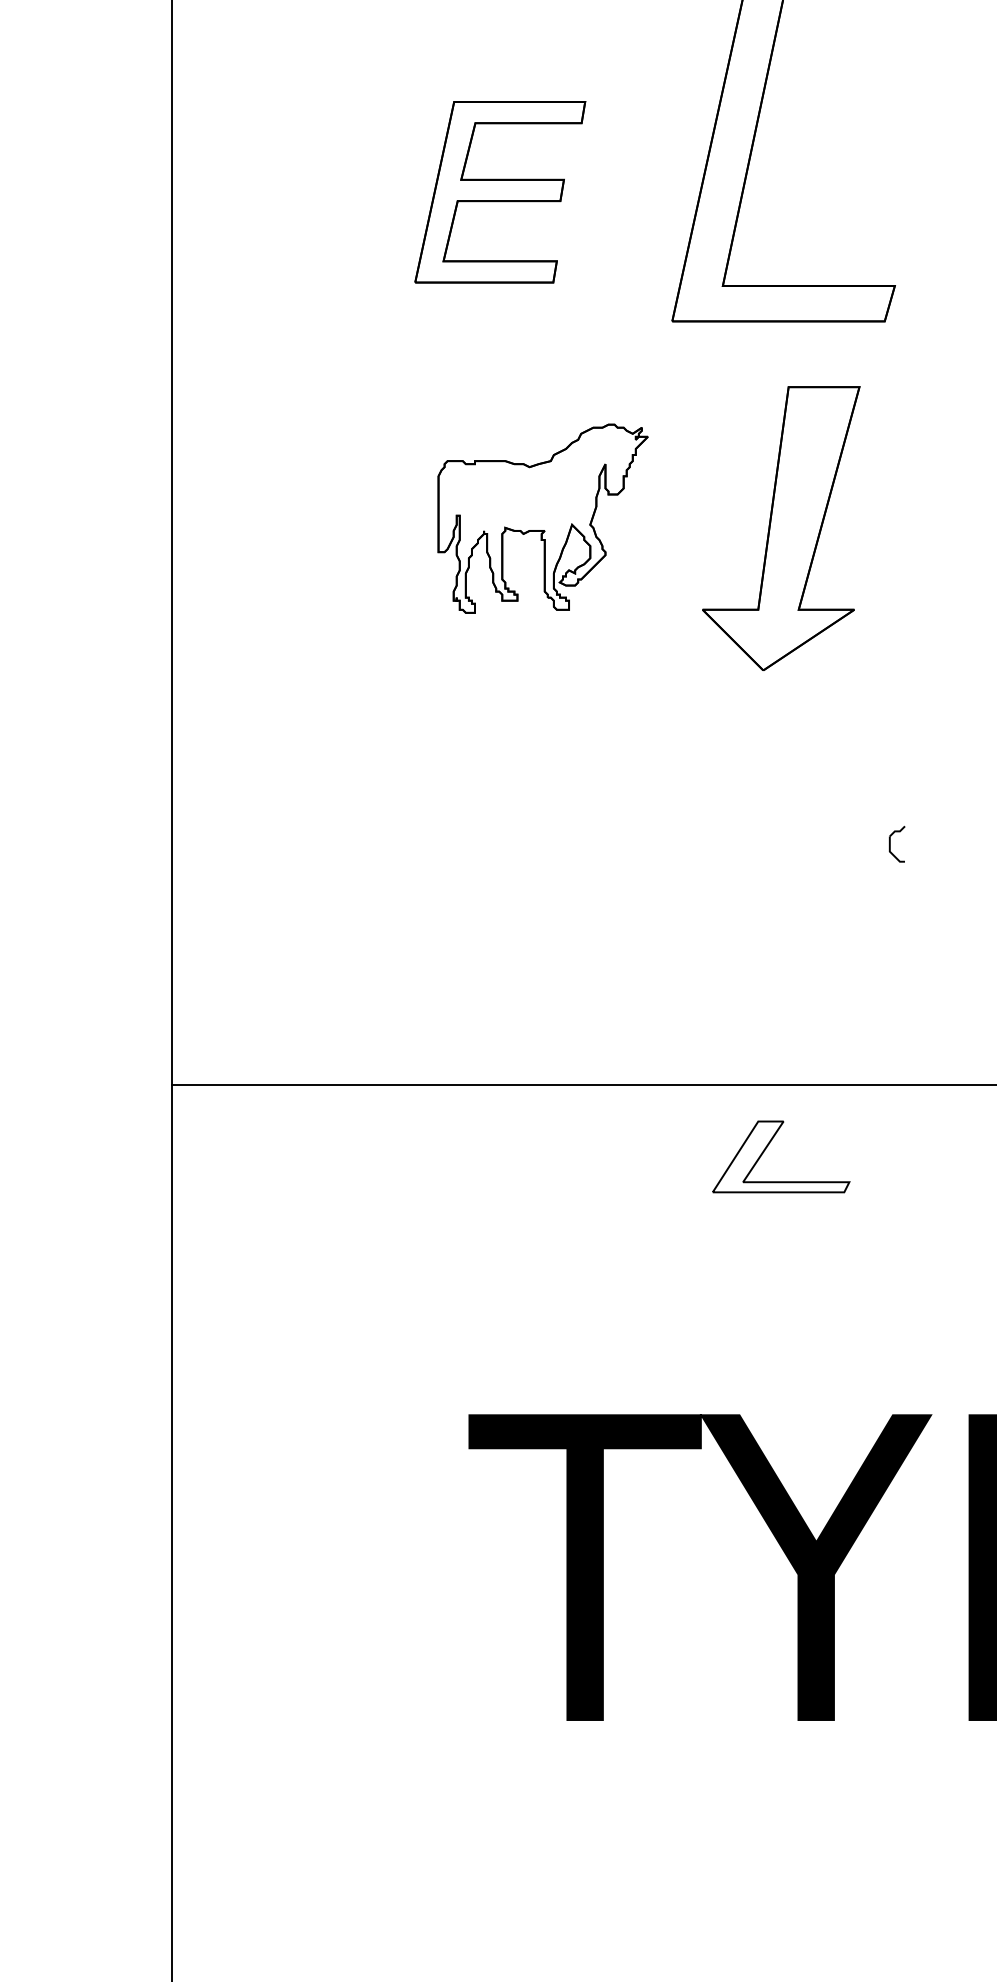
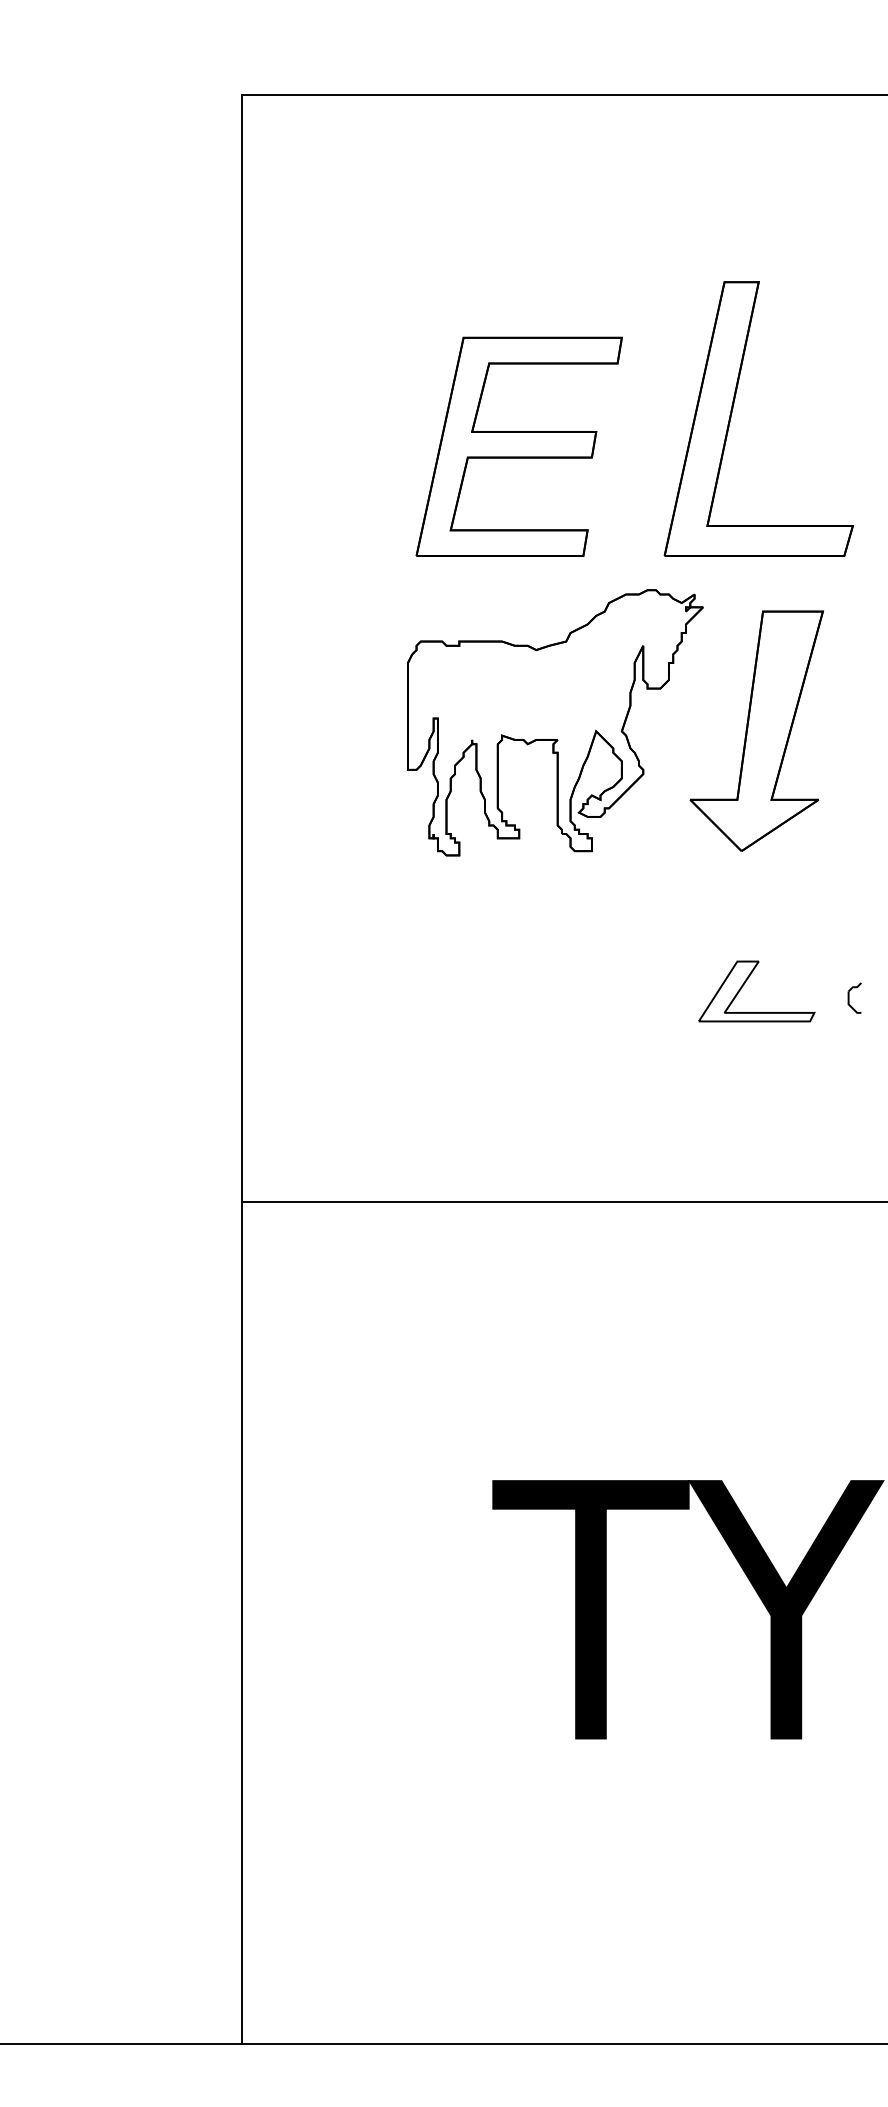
part: (499, 191) -> (518, 446), size x1.43
part: (543, 518) -> (555, 722), size x1.67
part: (767, 1147) -> (745, 983), moved

